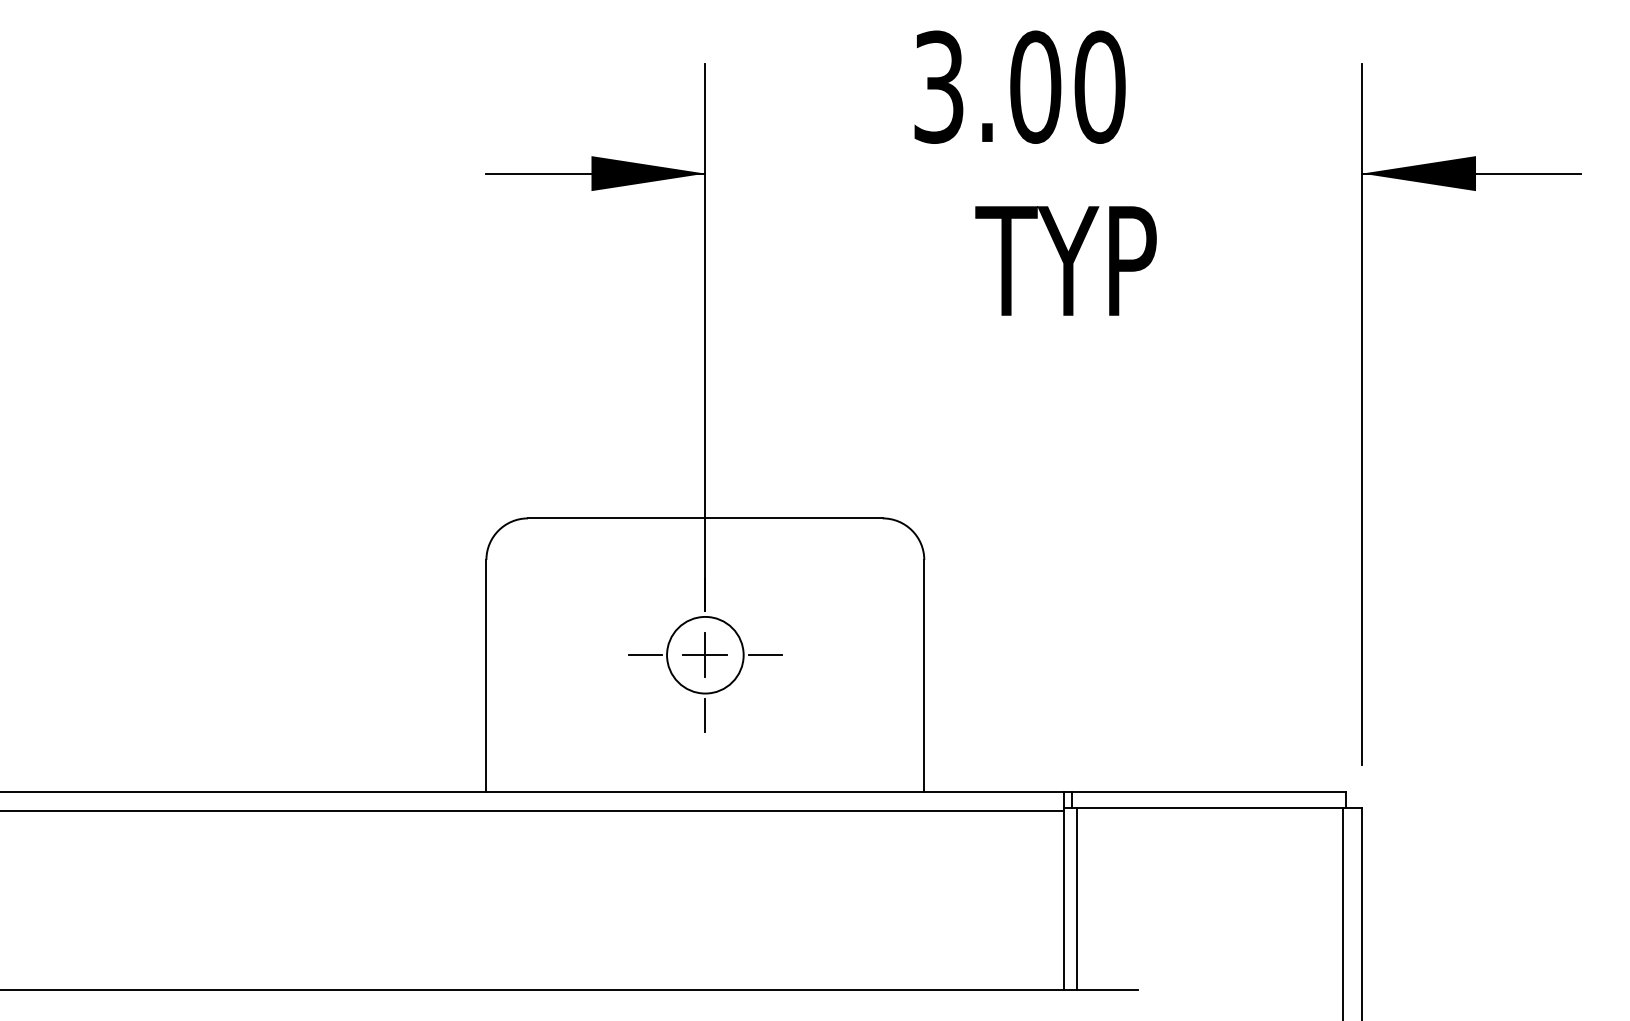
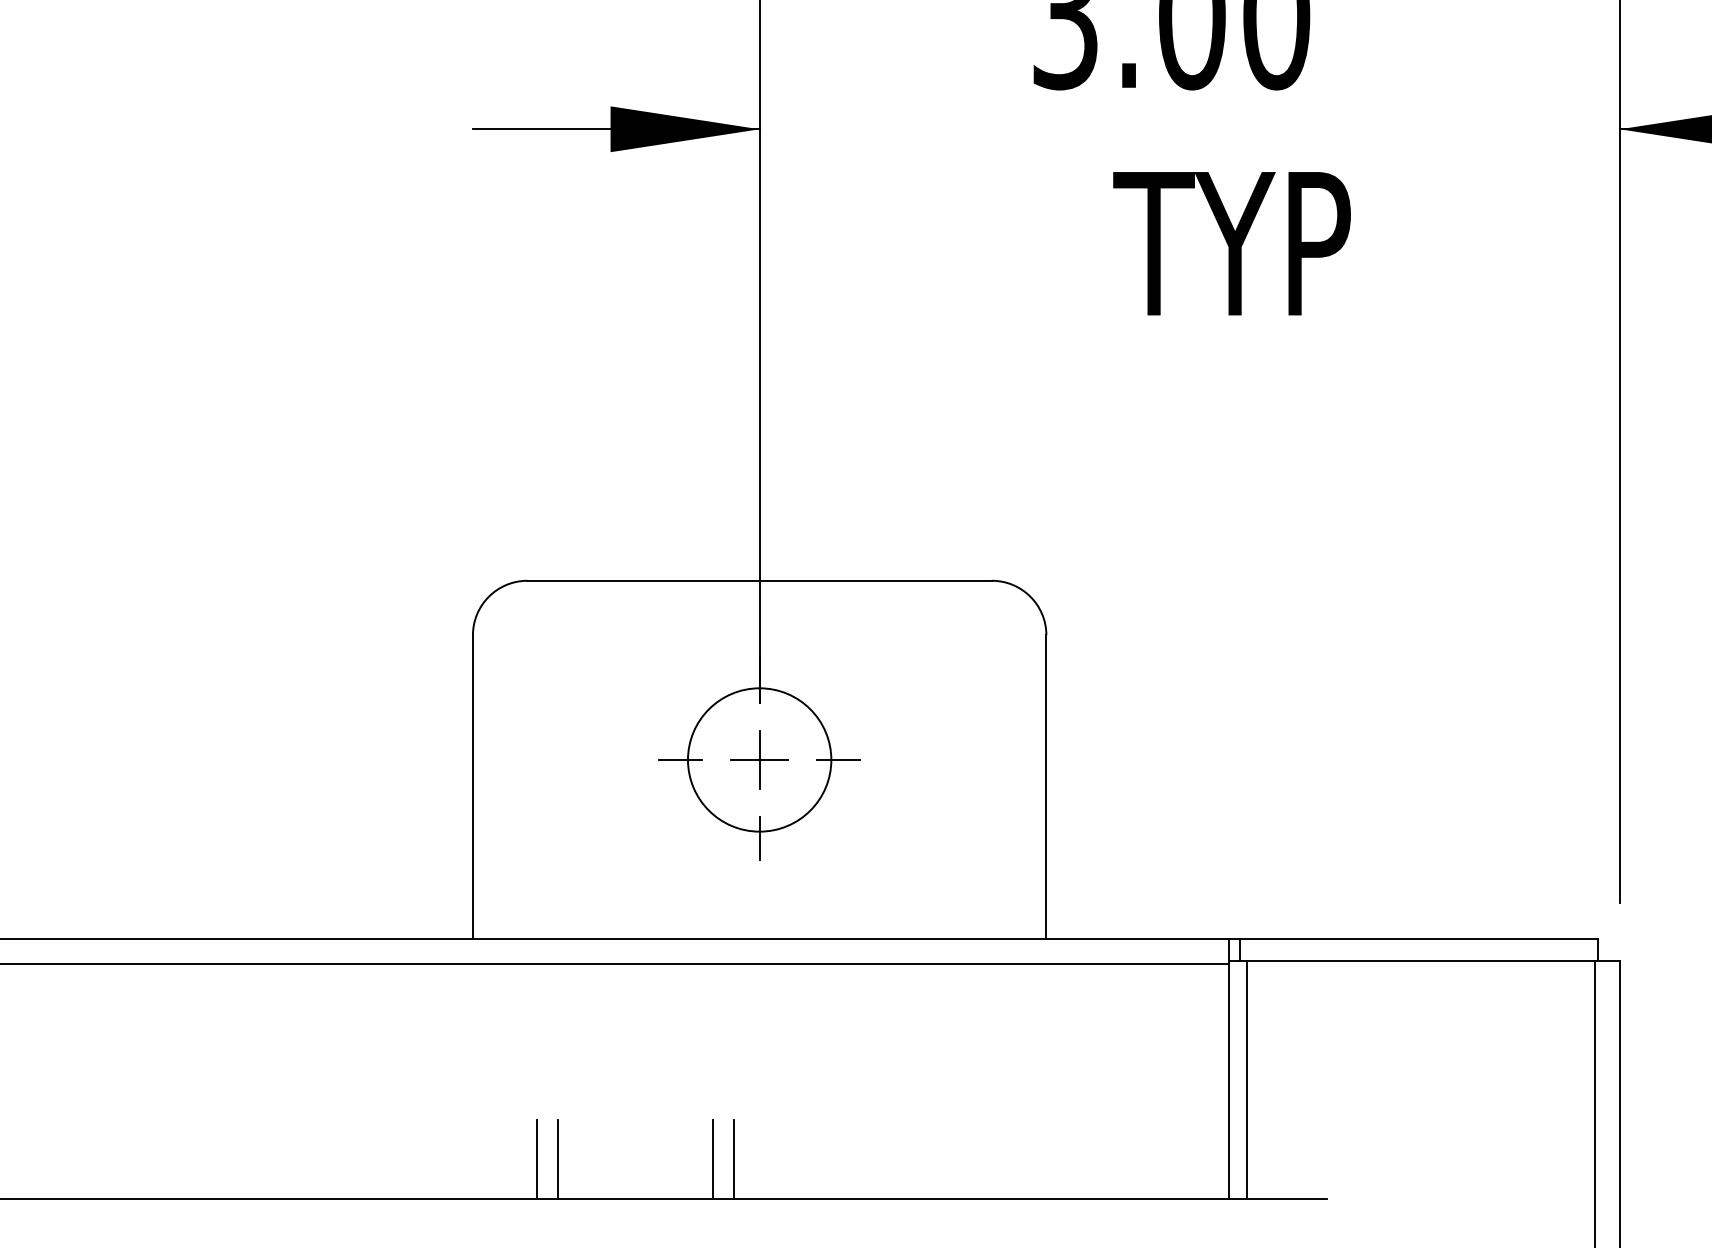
circle: (705, 654) -> (759, 759), size x1.43
line: (535, 959) -> (537, 1158), added
line: (551, 959) -> (558, 1158), added
line: (669, 959) -> (712, 1158), added
line: (685, 959) -> (733, 1158), added

